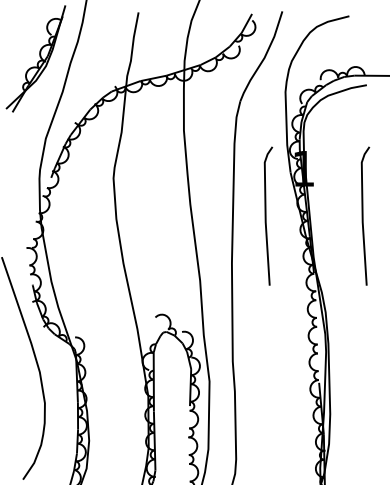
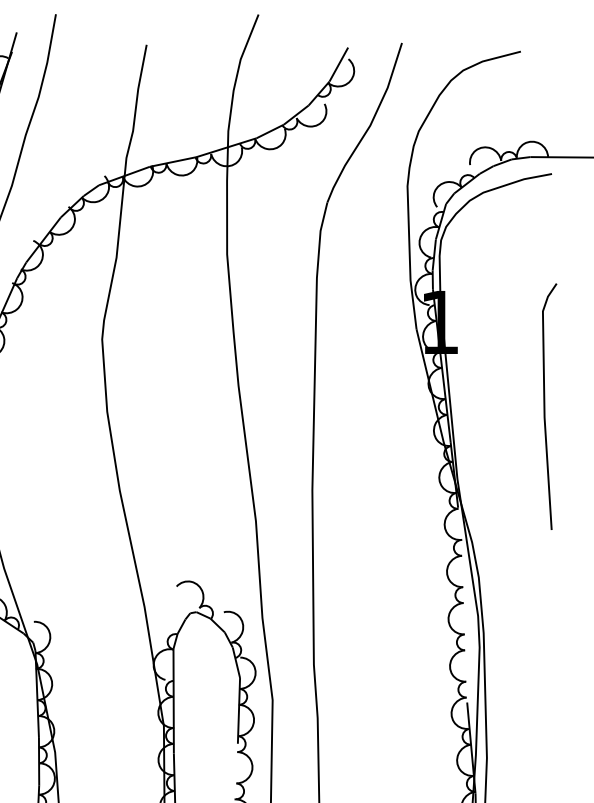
line: (266, 215) -> (373, 405), removed

